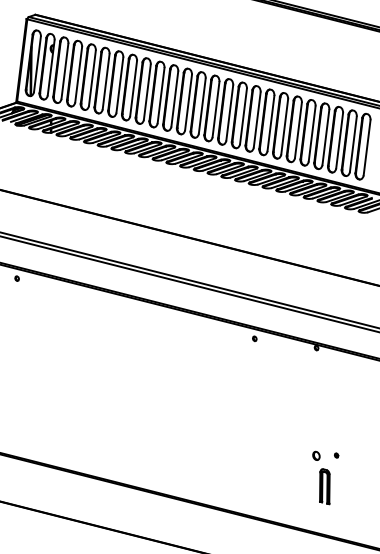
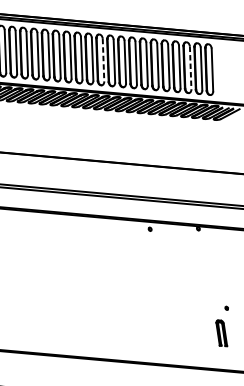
line: (229, 112) -> (103, 59), solid -> dashed
line: (339, 140) -> (190, 67), solid -> dashed
part: (316, 455) -> (211, 310), removed

